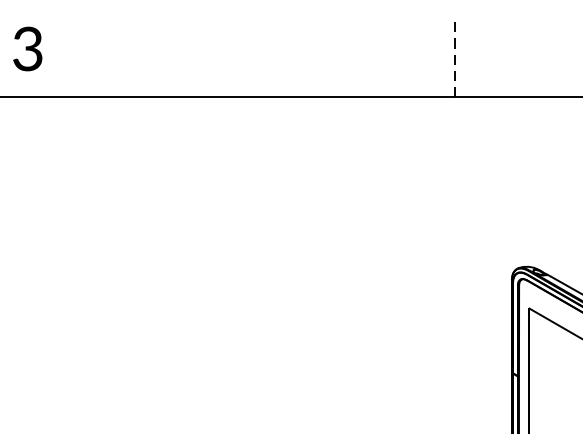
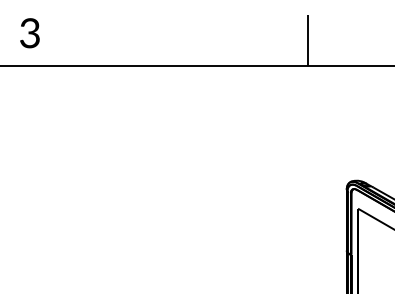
text: (27, 49) -> (29, 33), moved
line: (455, 59) -> (308, 40), dashed -> solid

